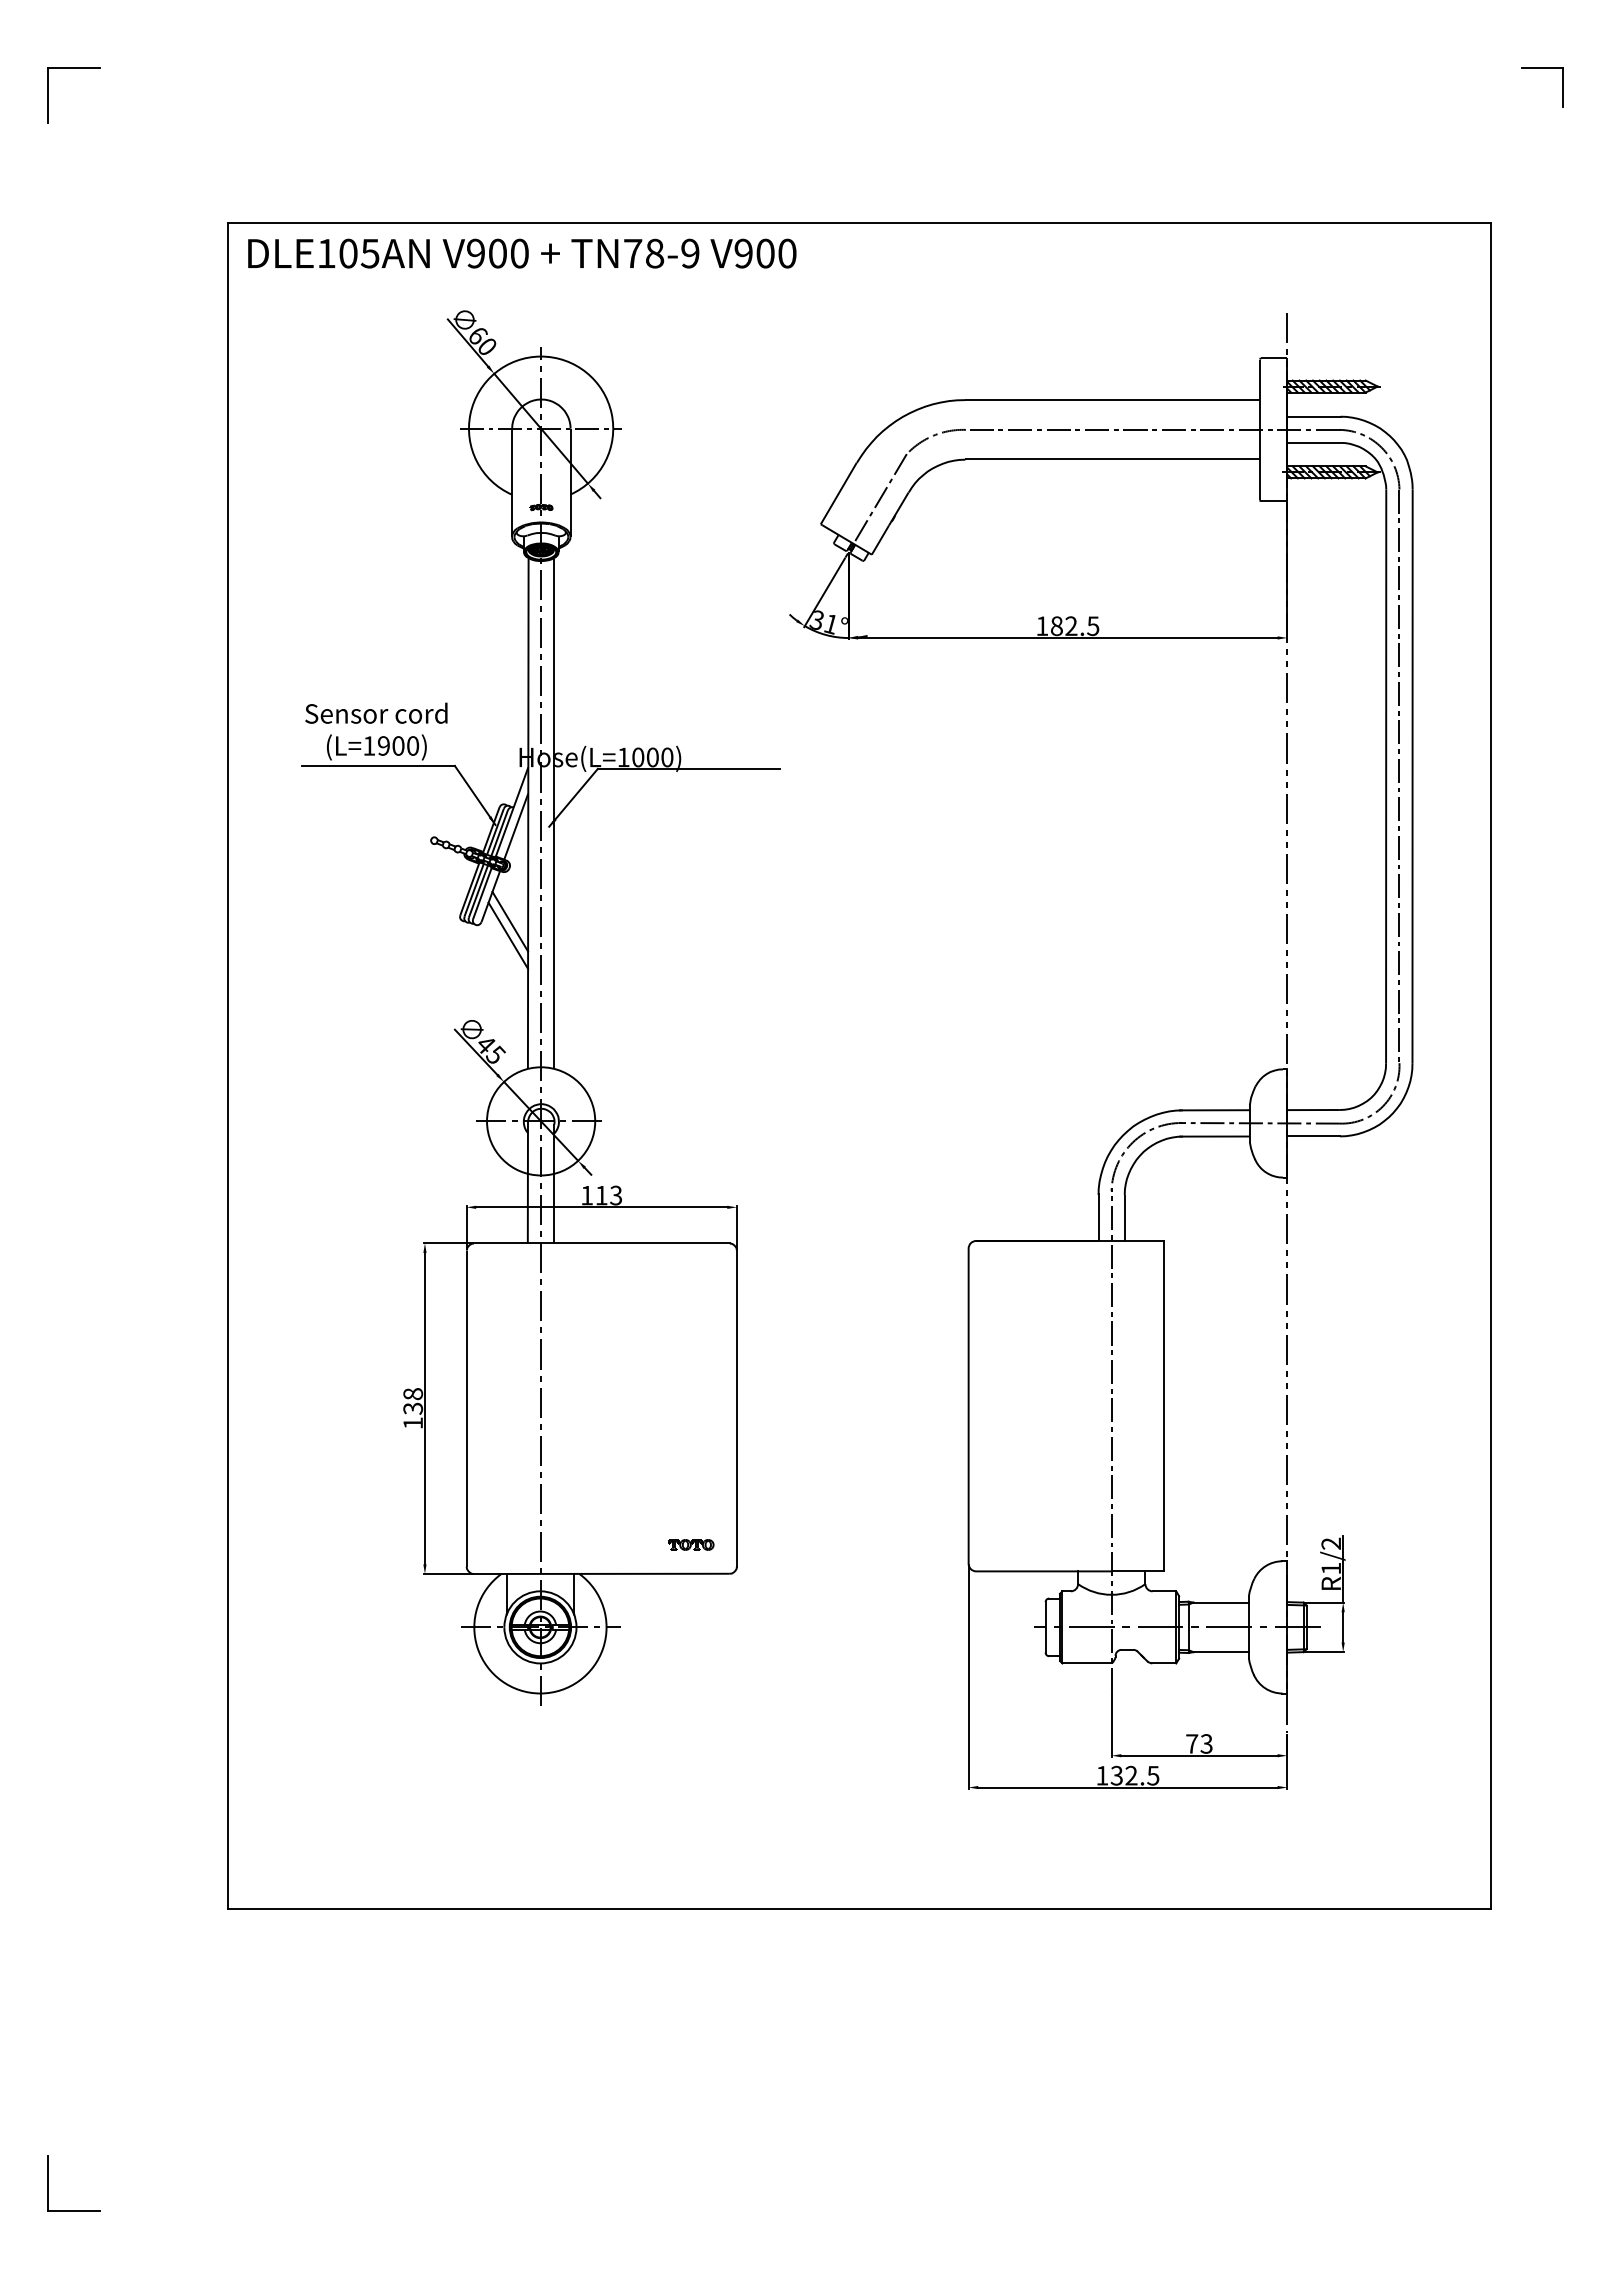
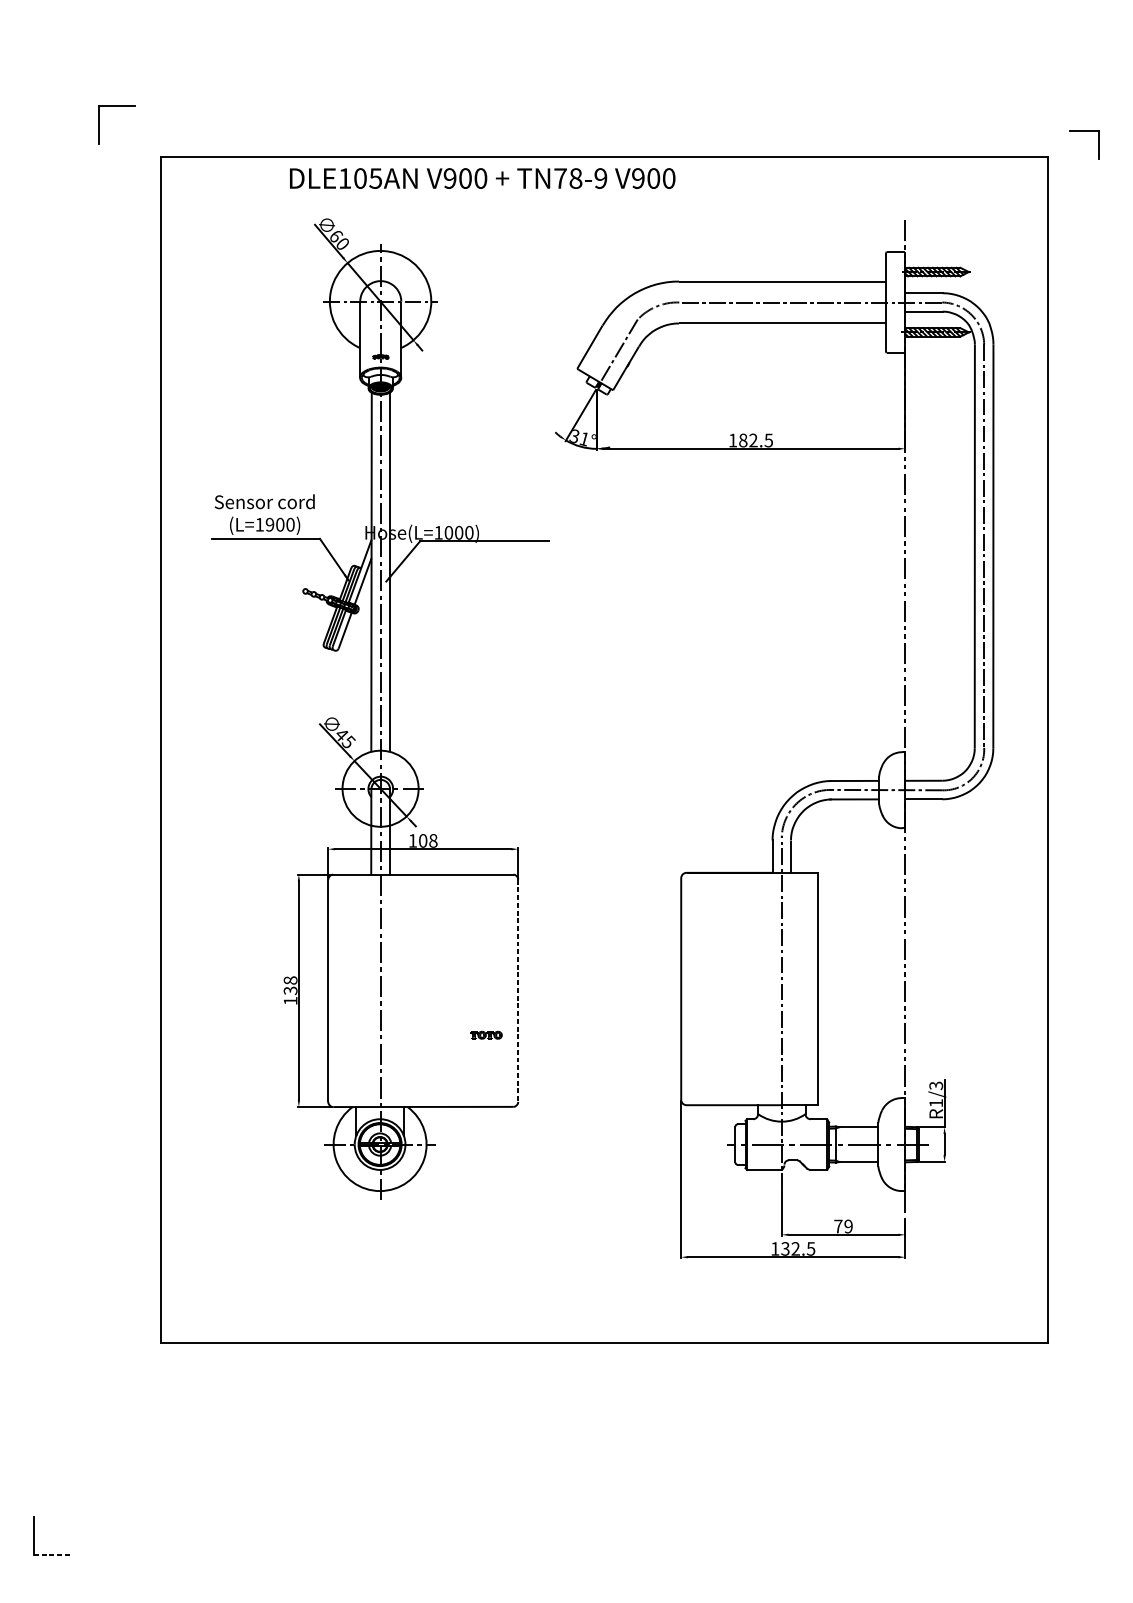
part: (1542, 68) -> (1084, 131), moved
part: (48, 95) -> (98, 125), moved
text: (522, 253) -> (482, 178), moved
line: (510, 921) -> (359, 648), removed
line: (508, 935) -> (357, 658), removed
text: (608, 1195) -> (427, 840), 113 -> 108
line: (736, 1409) -> (517, 991), solid -> dashed
text: (1331, 1543) -> (936, 1085), R1/2 -> R1/3
part: (691, 1544) -> (486, 1034), moved
text: (1206, 1743) -> (848, 1226), 73 -> 79
line: (74, 2210) -> (52, 1554), solid -> dashed

